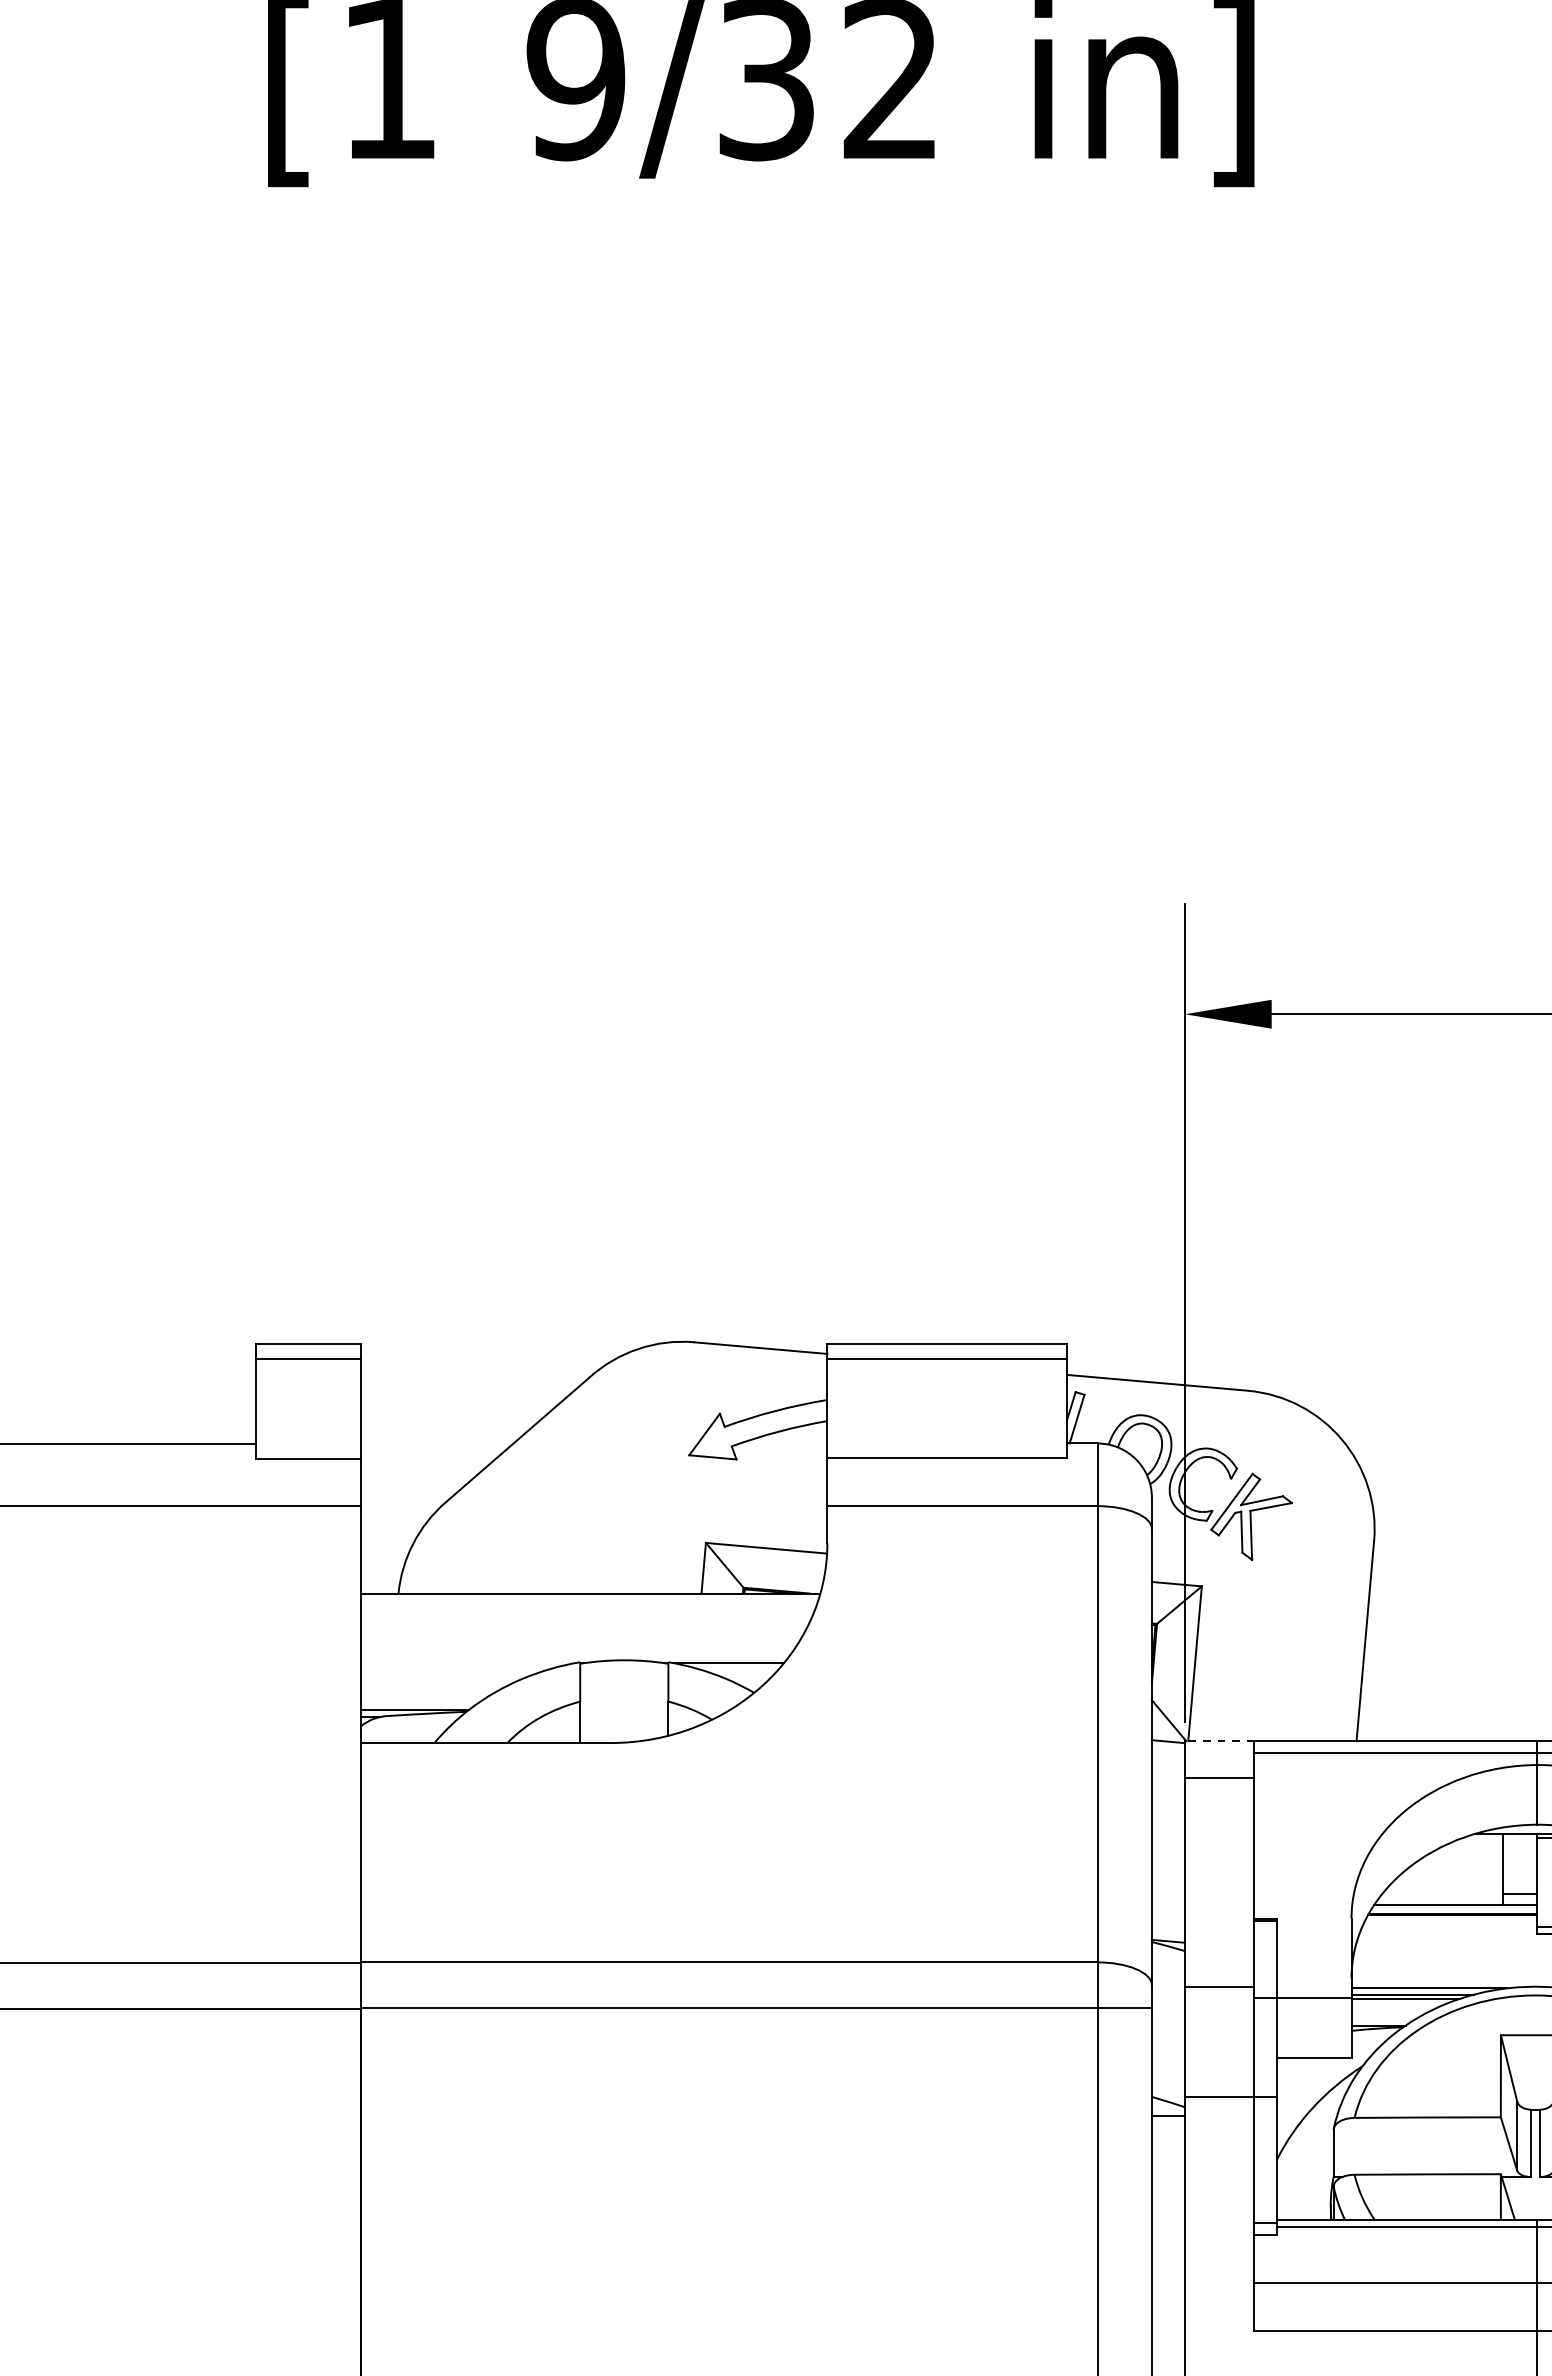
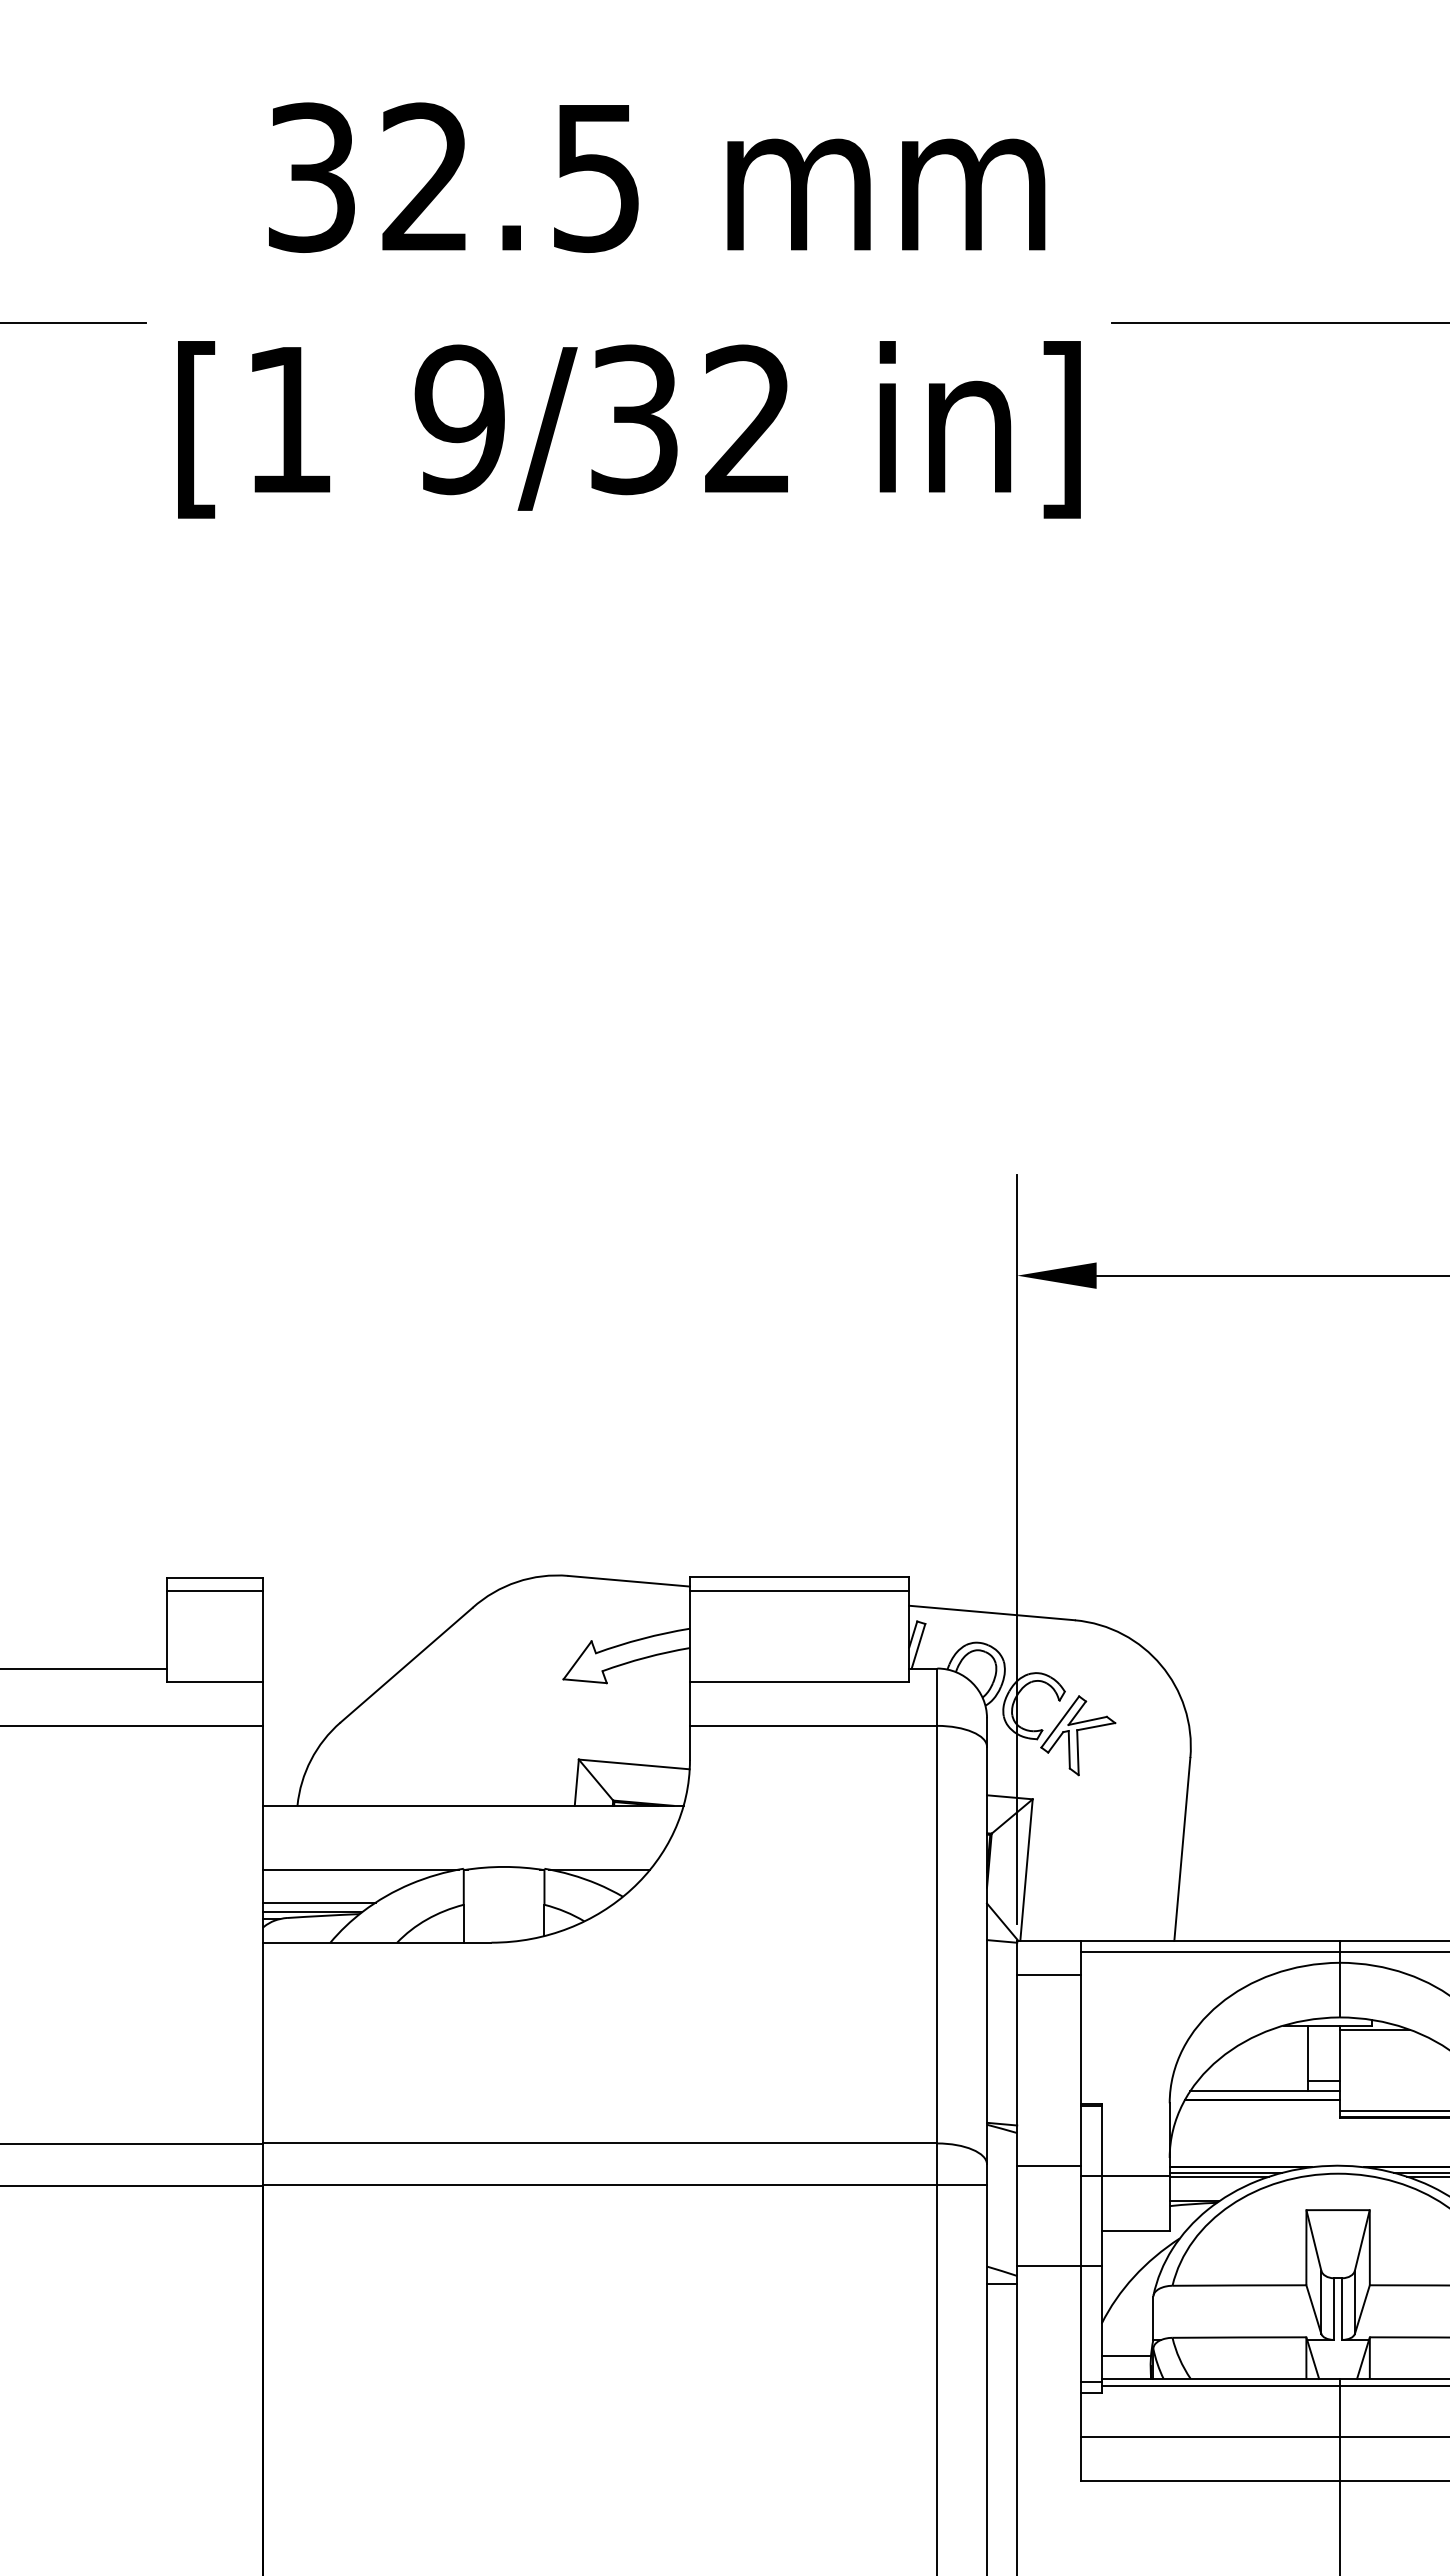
line: (467, 1663) -> (360, 1869), added
line: (421, 1699) -> (318, 1902), added
line: (1219, 1740) -> (1048, 1940), dashed -> solid
line: (1304, 2194) -> (1126, 2355), added

